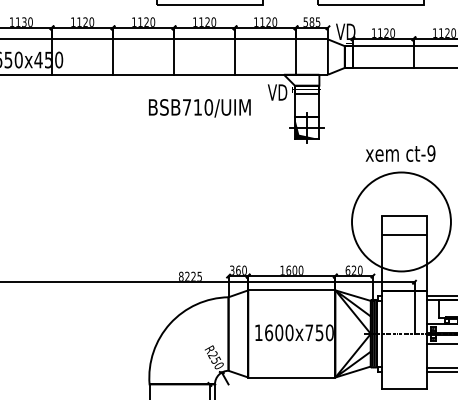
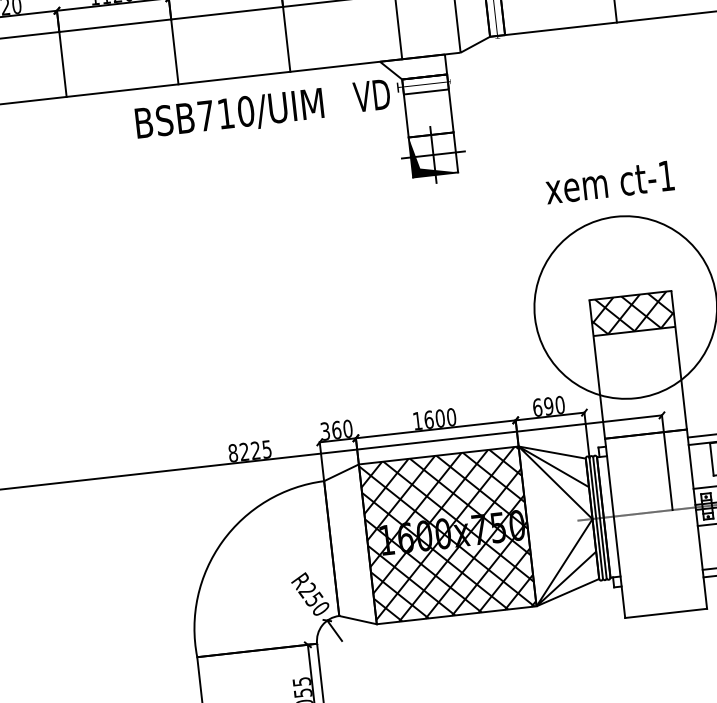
text: (199, 108) -> (229, 115), moved
text: (431, 153) -> (666, 175), ct-9 -> ct-1
hatch: (404, 225) -> (631, 313), added
text: (353, 269) -> (547, 404), 620 -> 690
hatch: (291, 333) -> (446, 534), added

